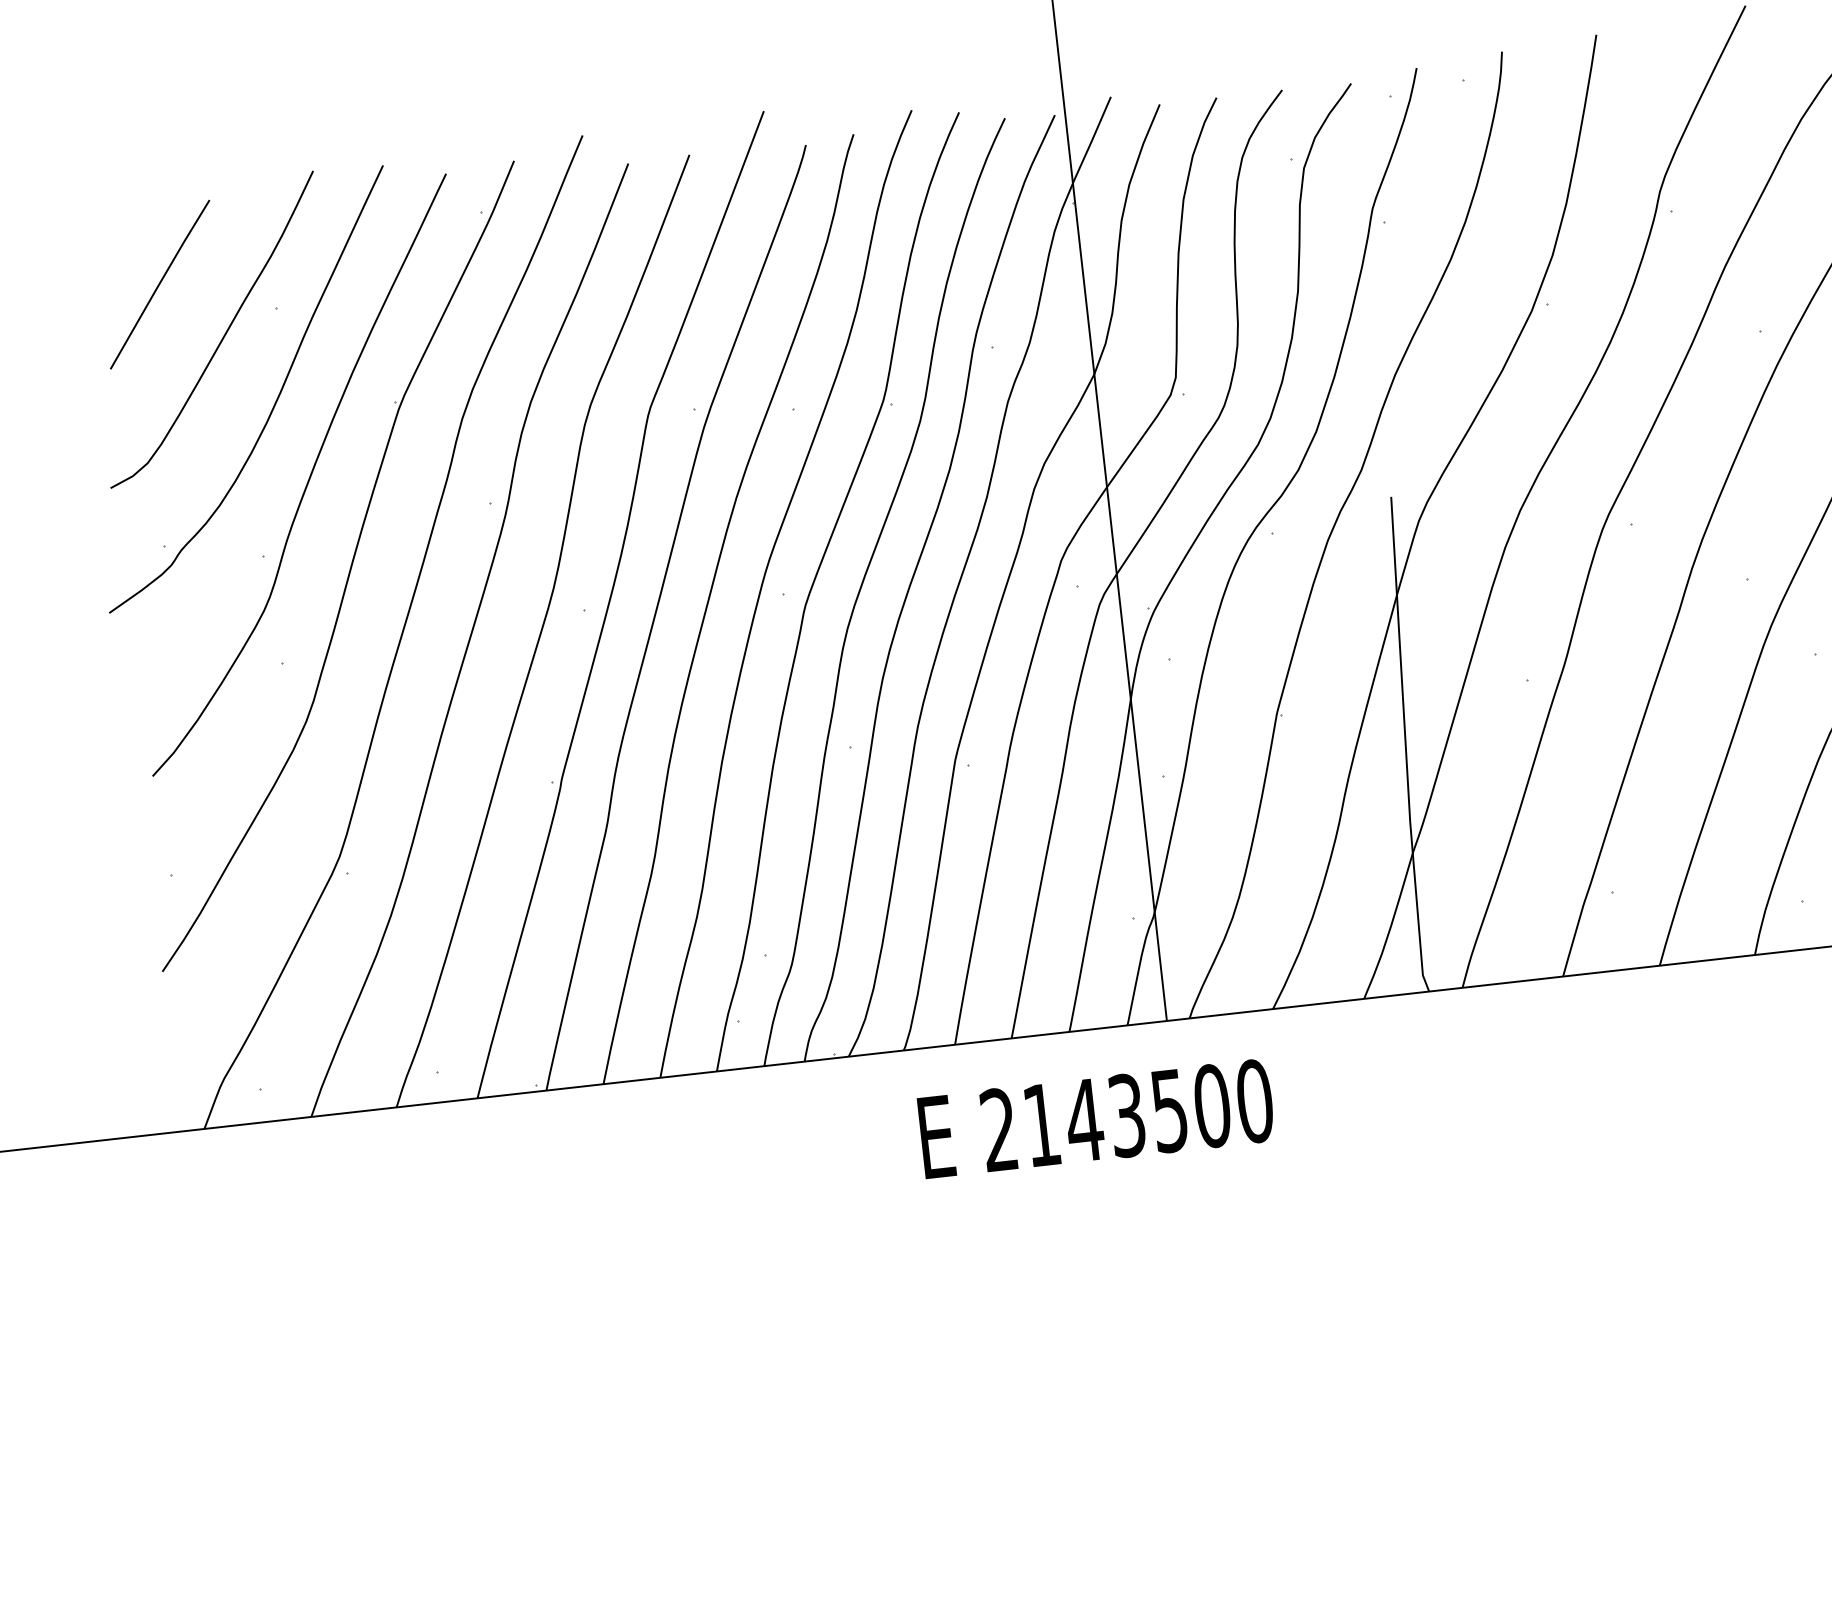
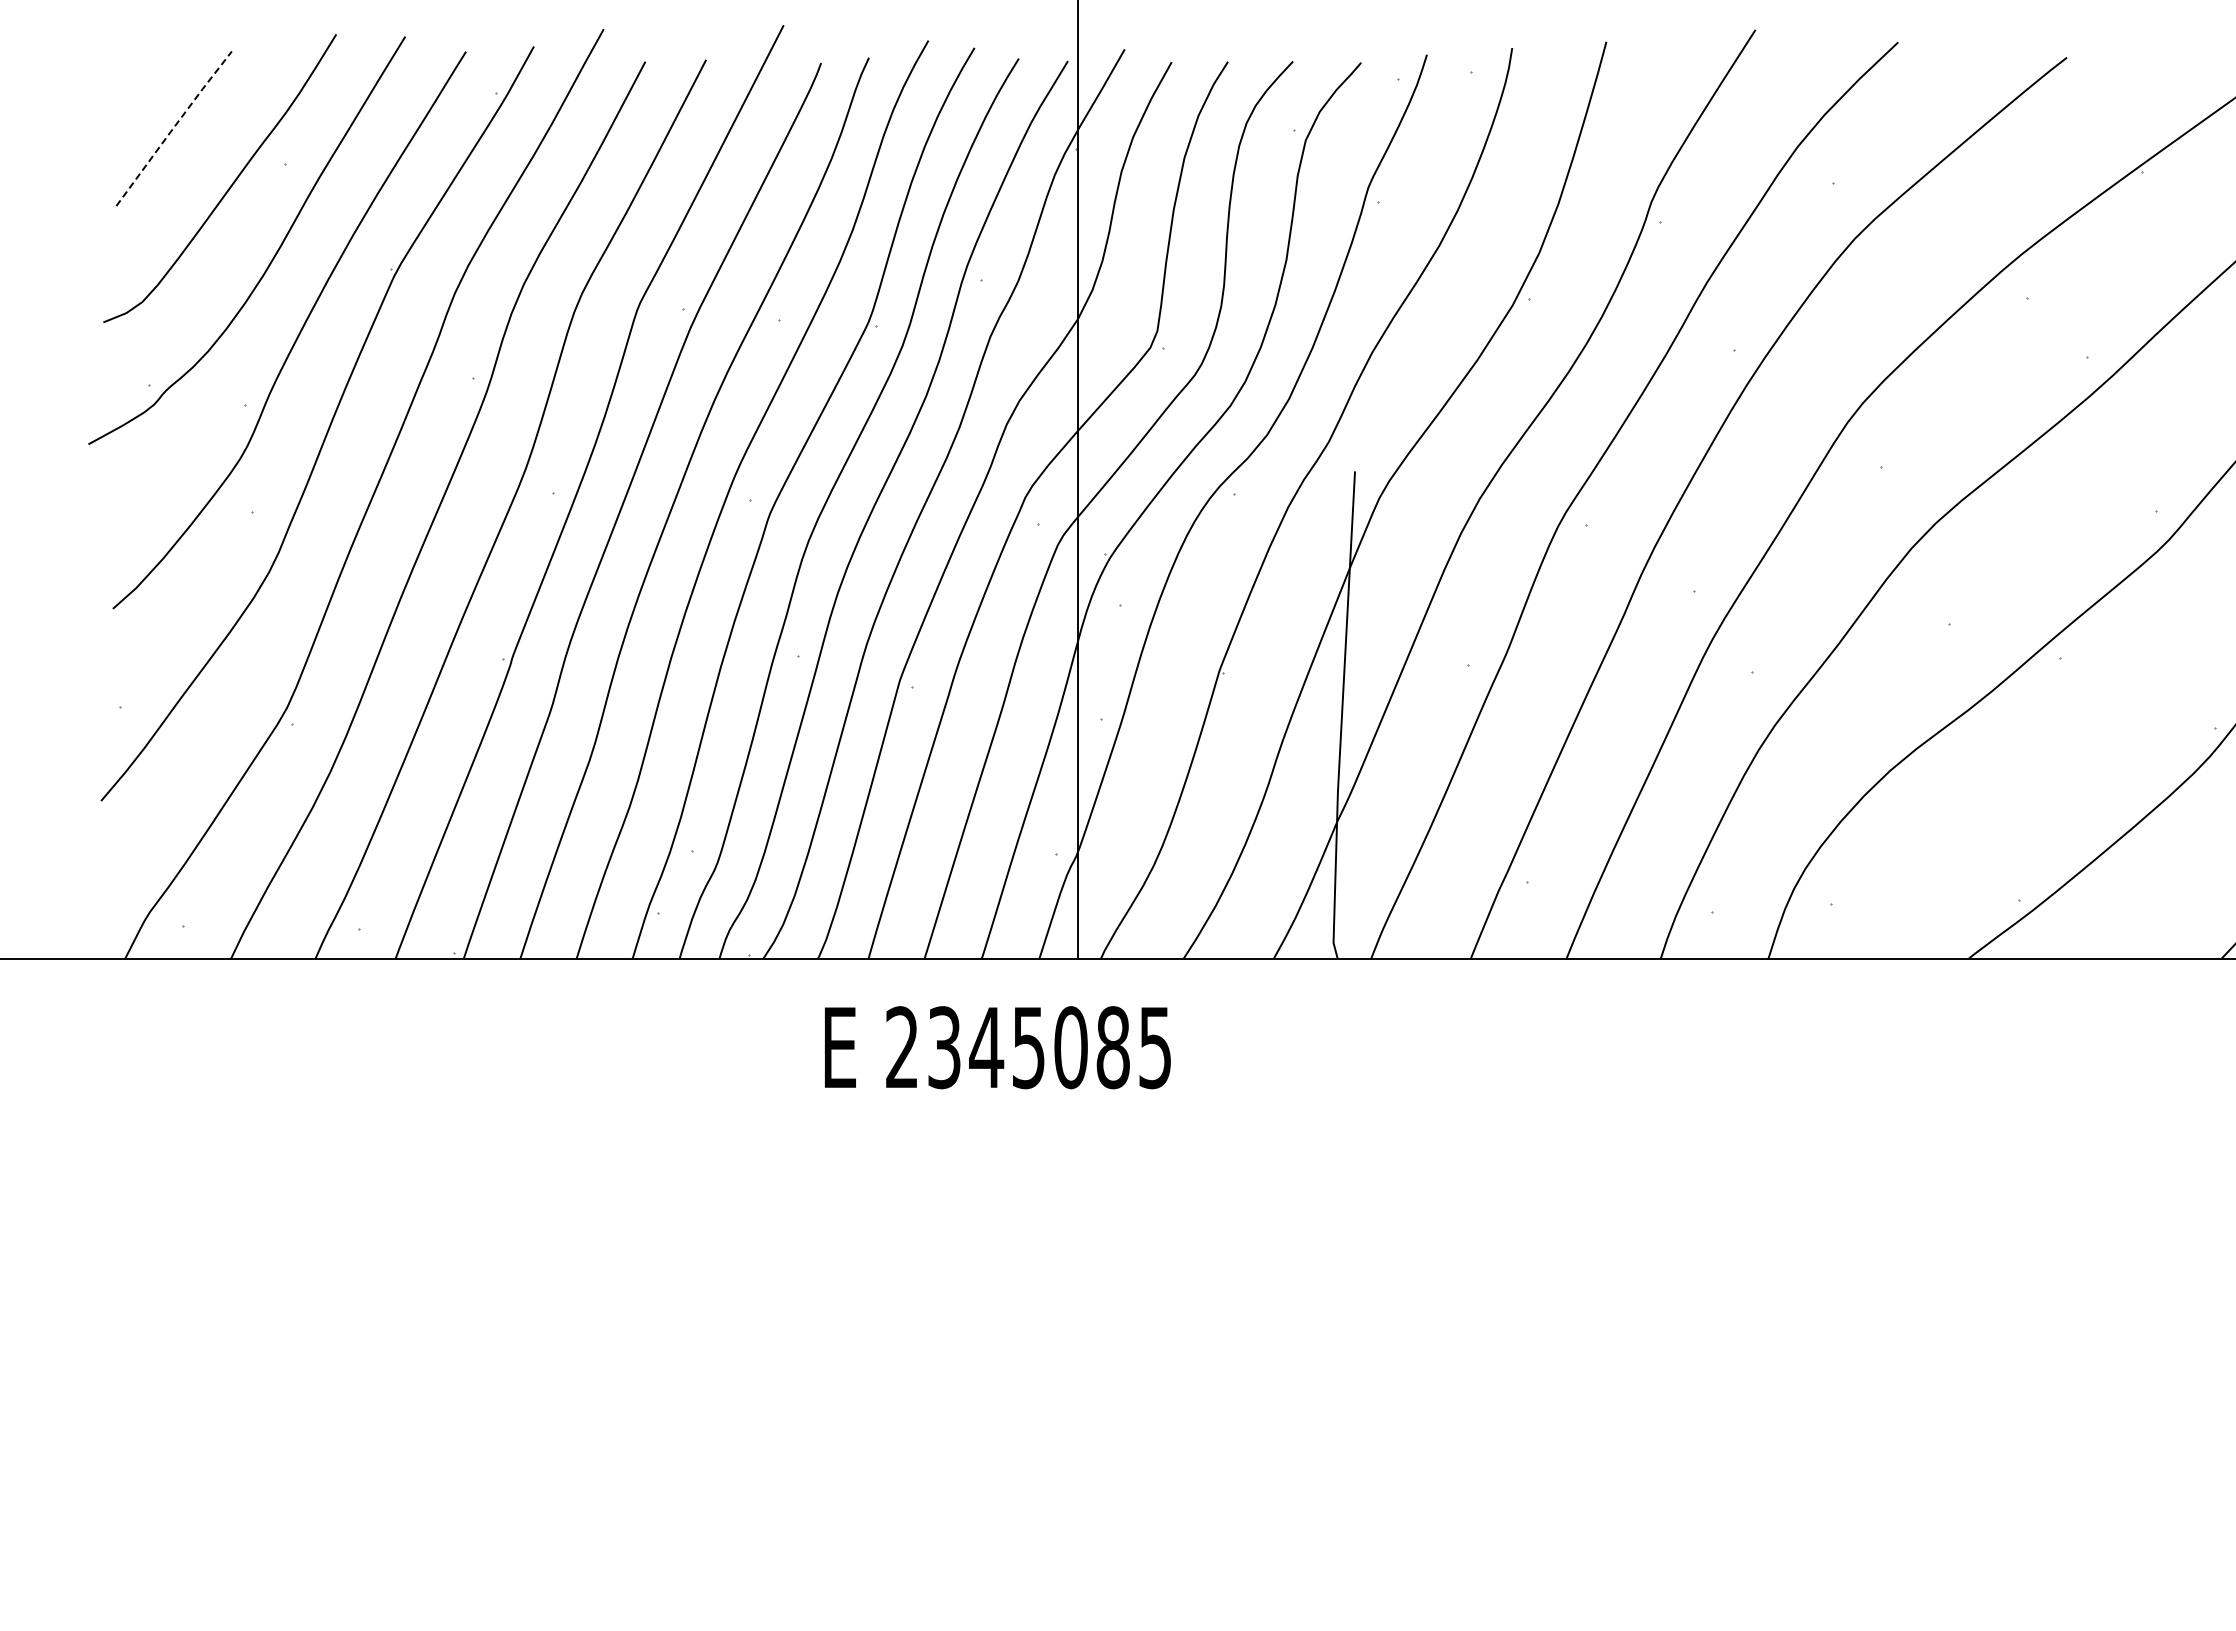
line: (159, 284) -> (173, 128), solid -> dashed
text: (1148, 1113) -> (1050, 1047), 2143500 -> 2345085

